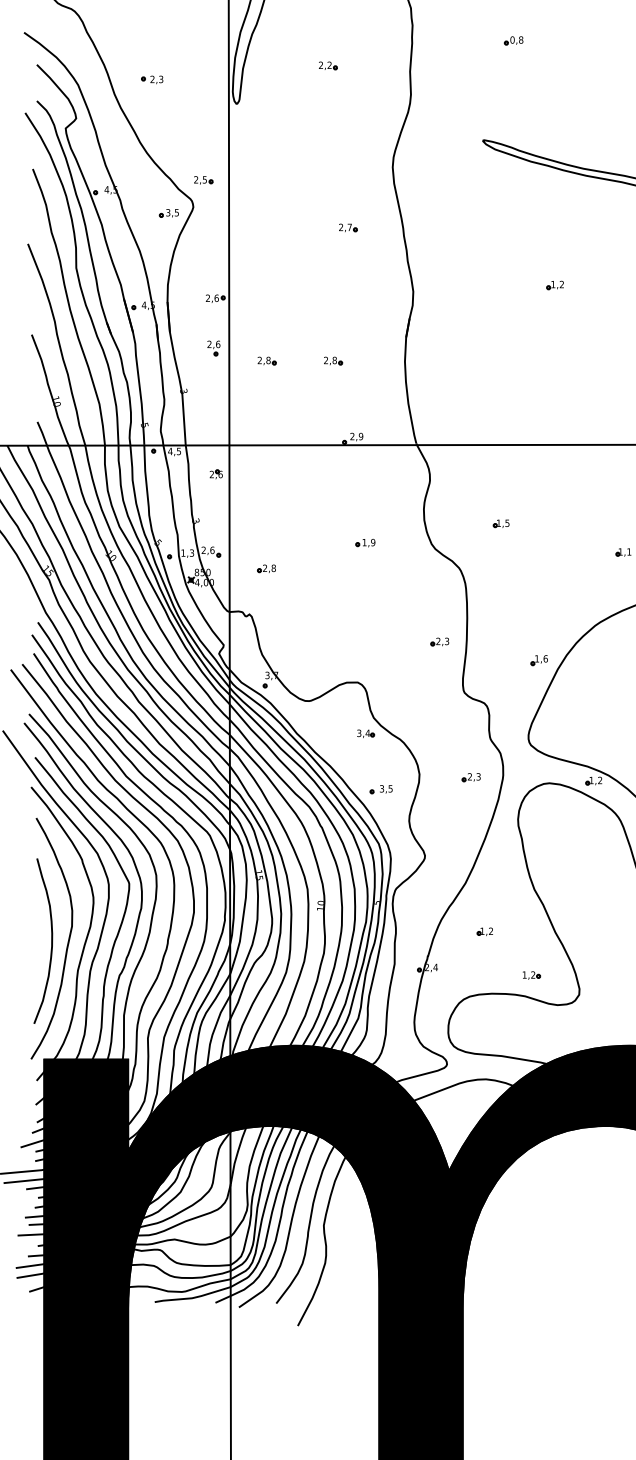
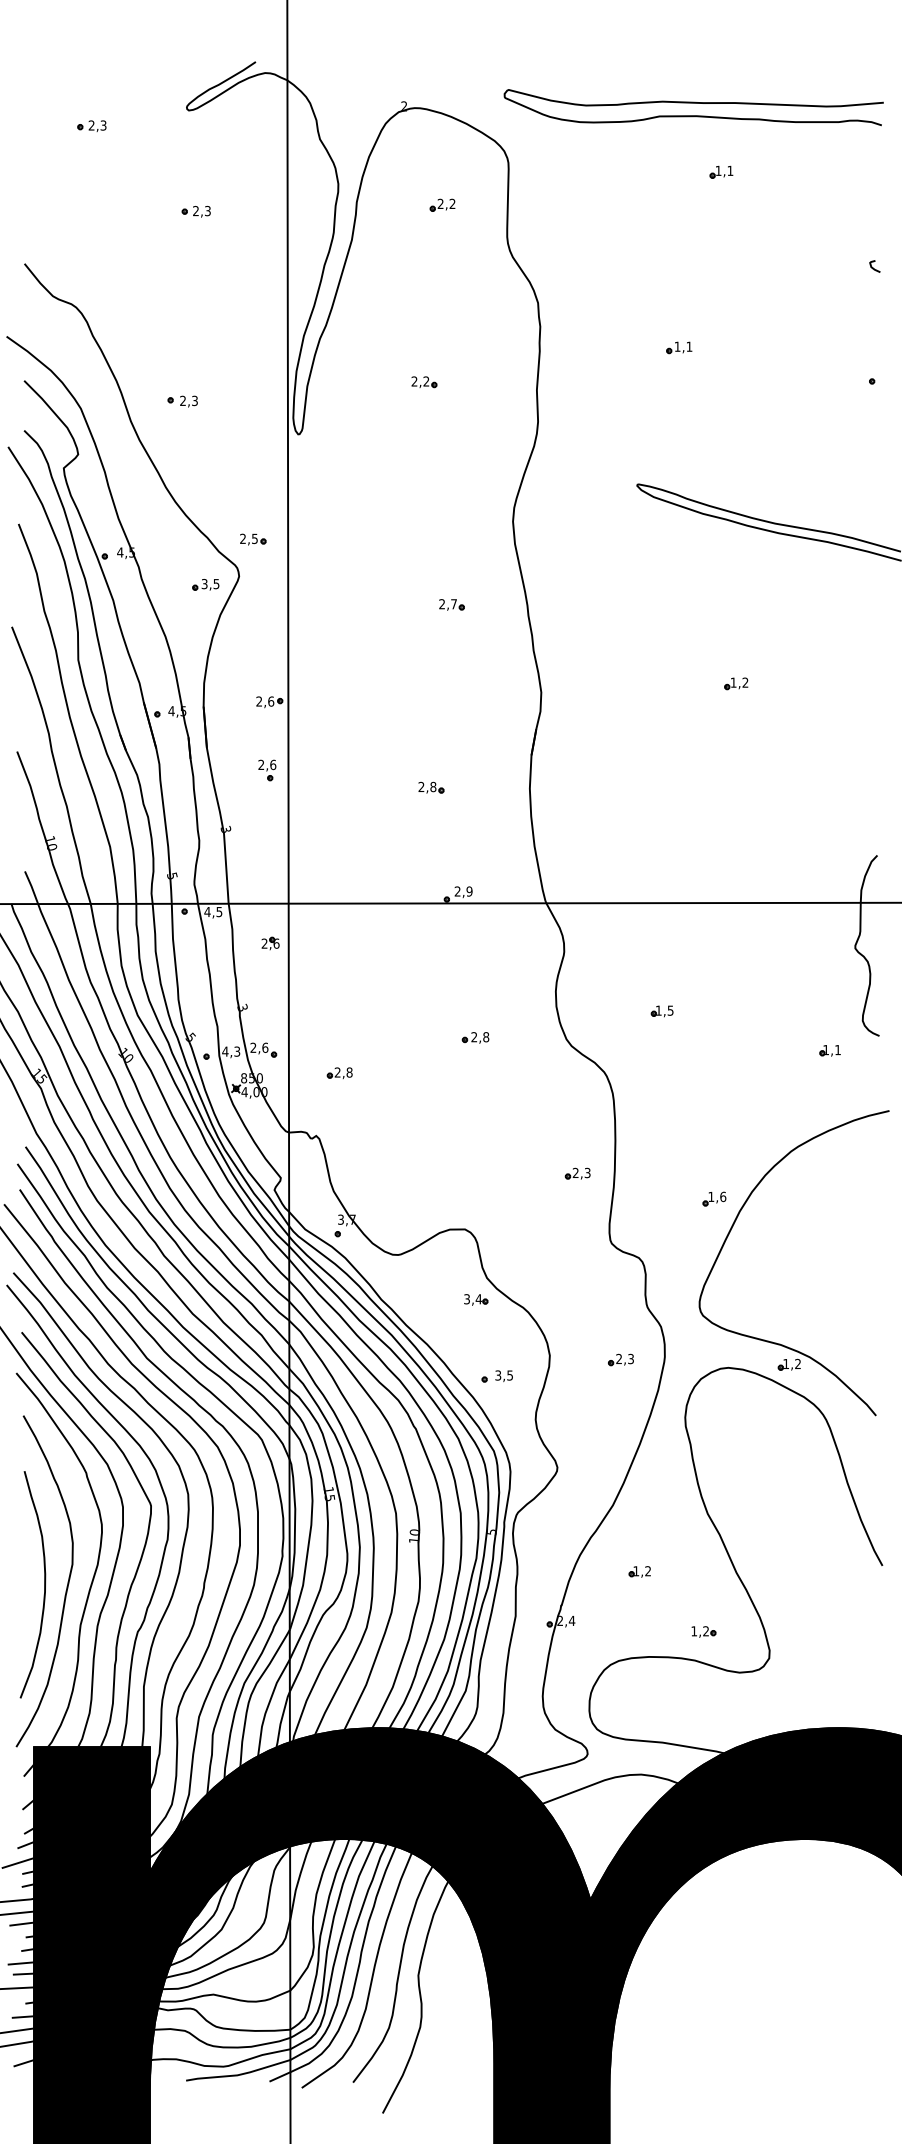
text: (516, 39) -> (683, 346), 0,8 -> 1,1
part: (267, 360) -> (340, 787), removed
text: (369, 542) -> (480, 1037), 1,9 -> 2,8
text: (183, 553) -> (225, 1051), 1,3 -> 4,3

